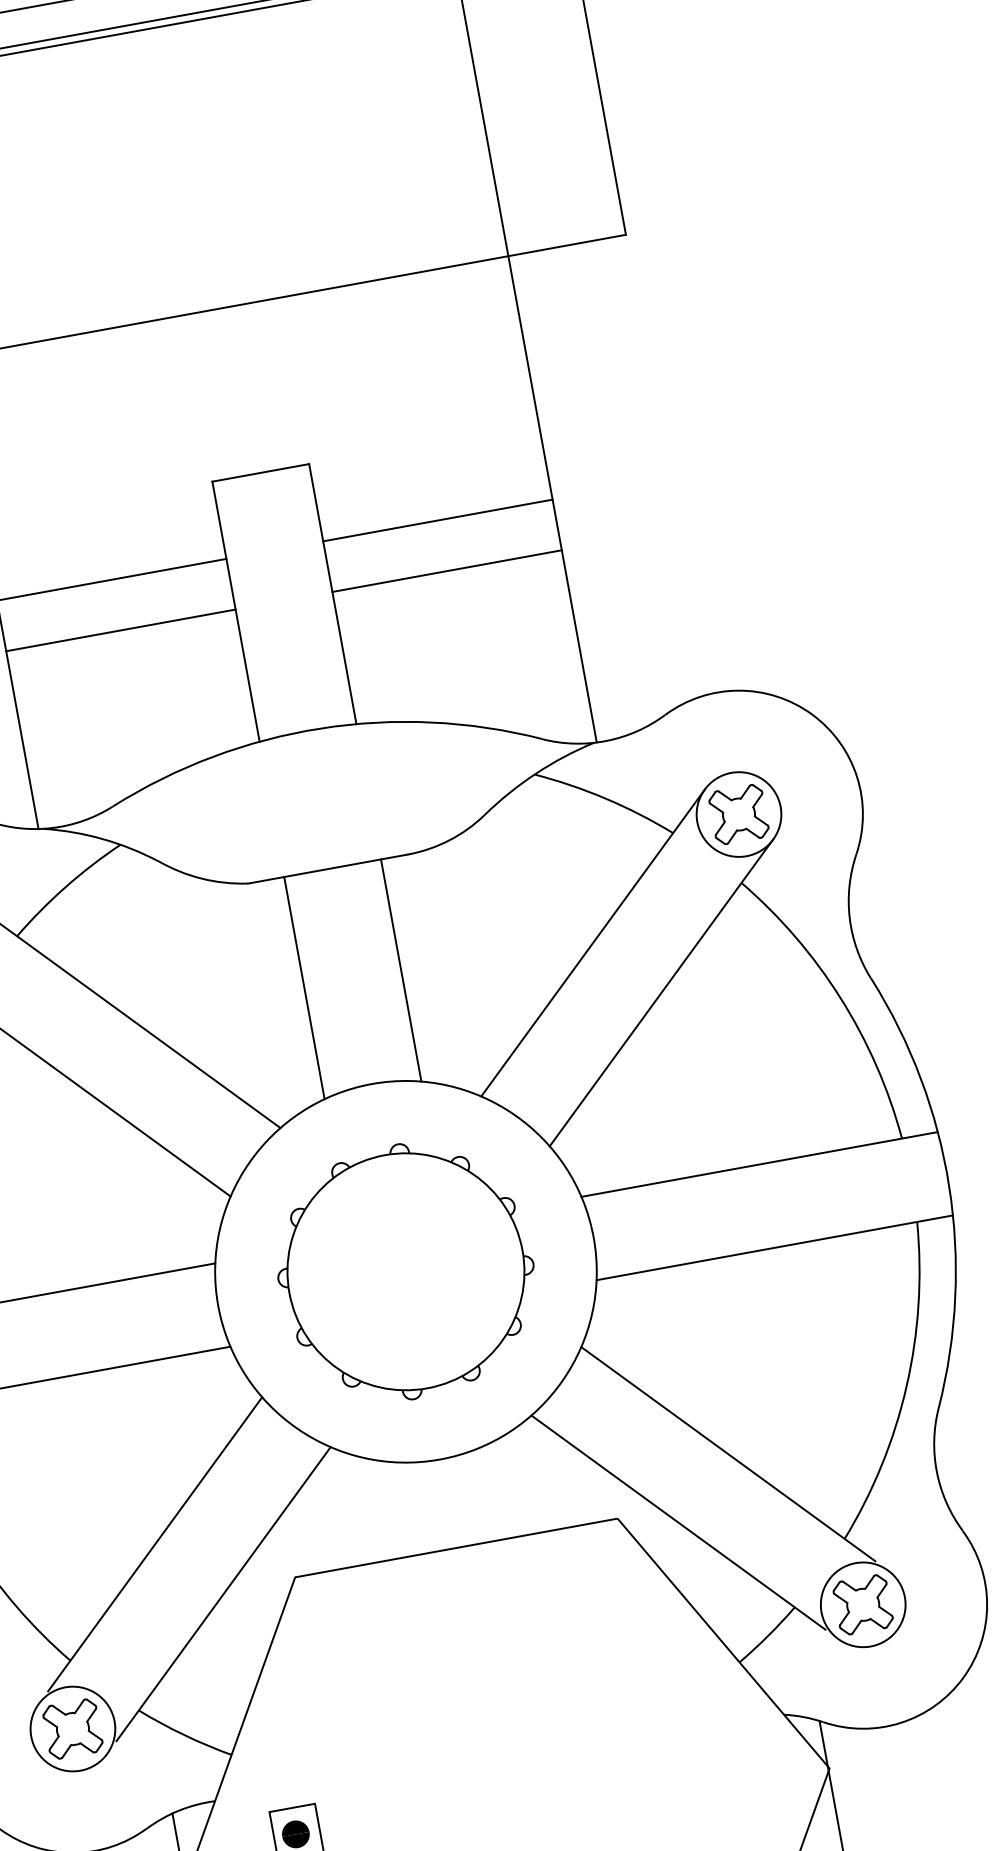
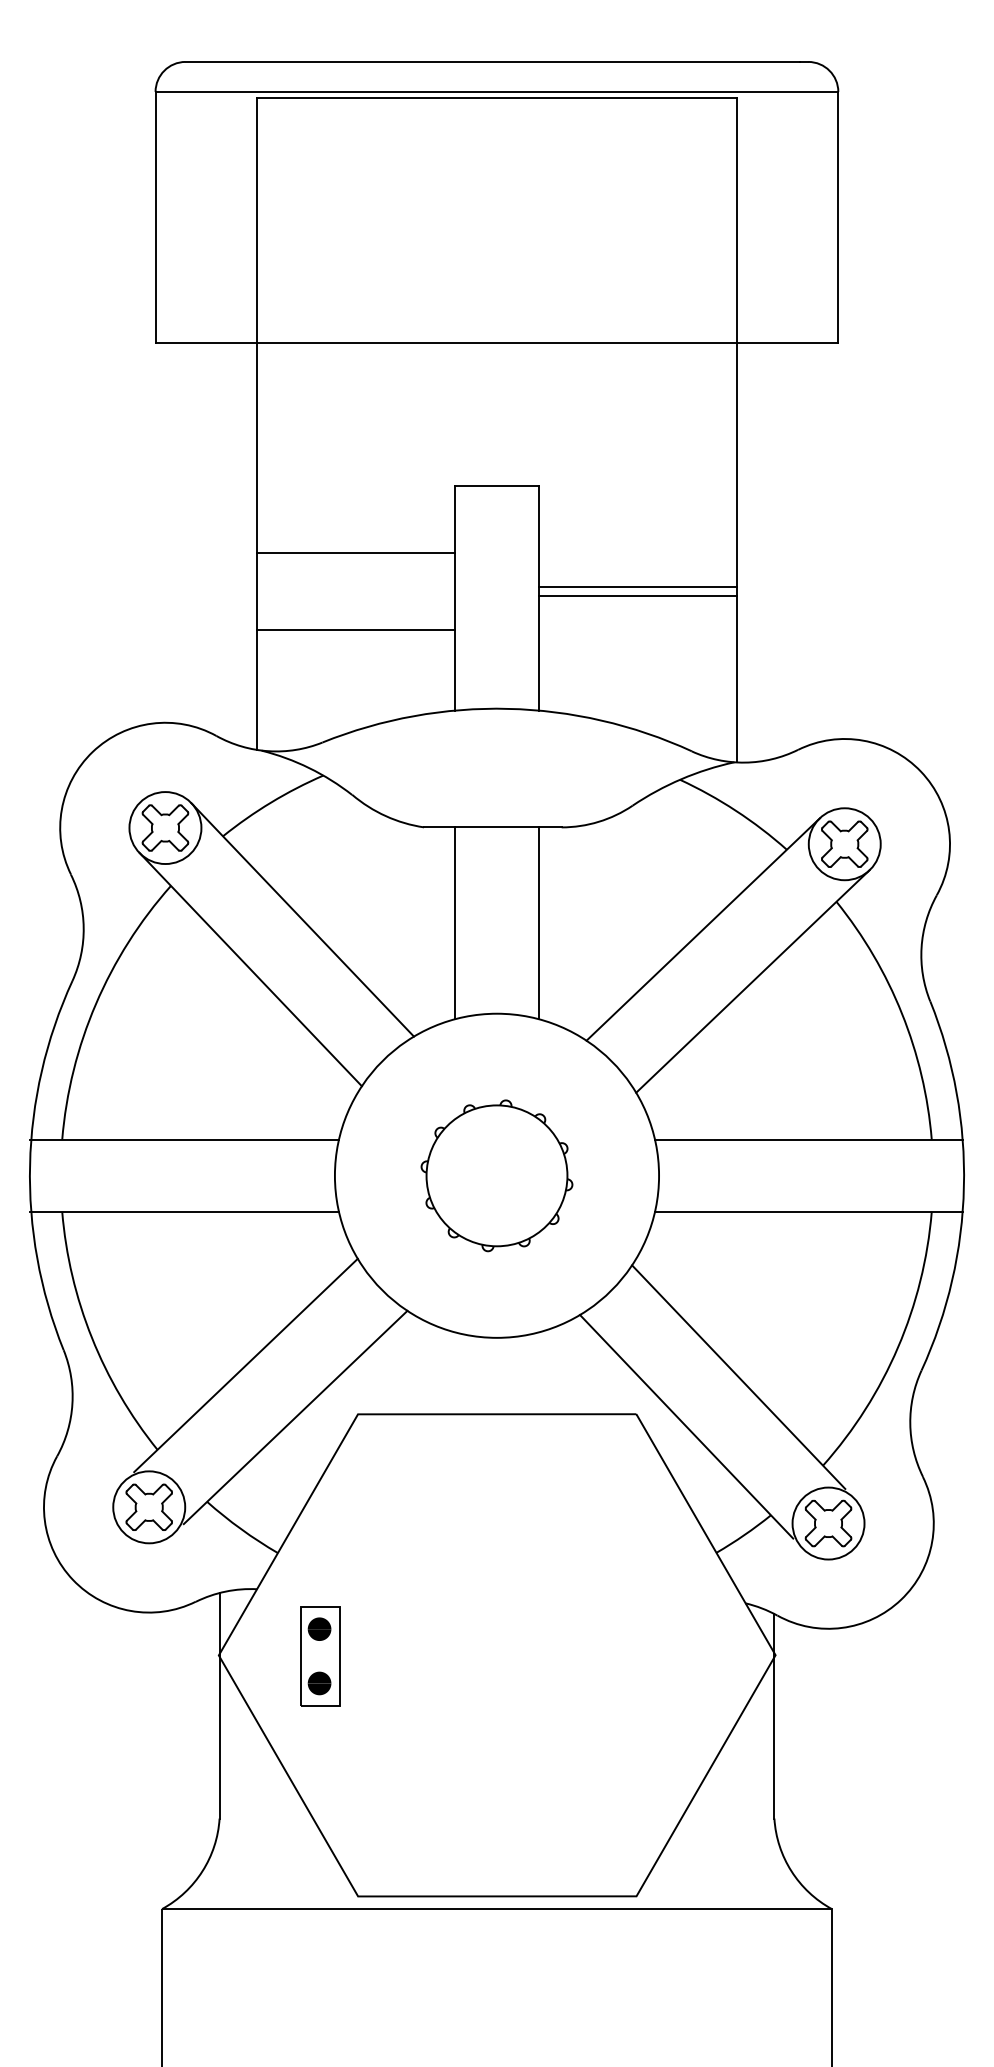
line: (437, 520) -> (637, 586), moved
line: (121, 630) -> (356, 630), moved
part: (405, 1271) -> (496, 1175), size x0.7

